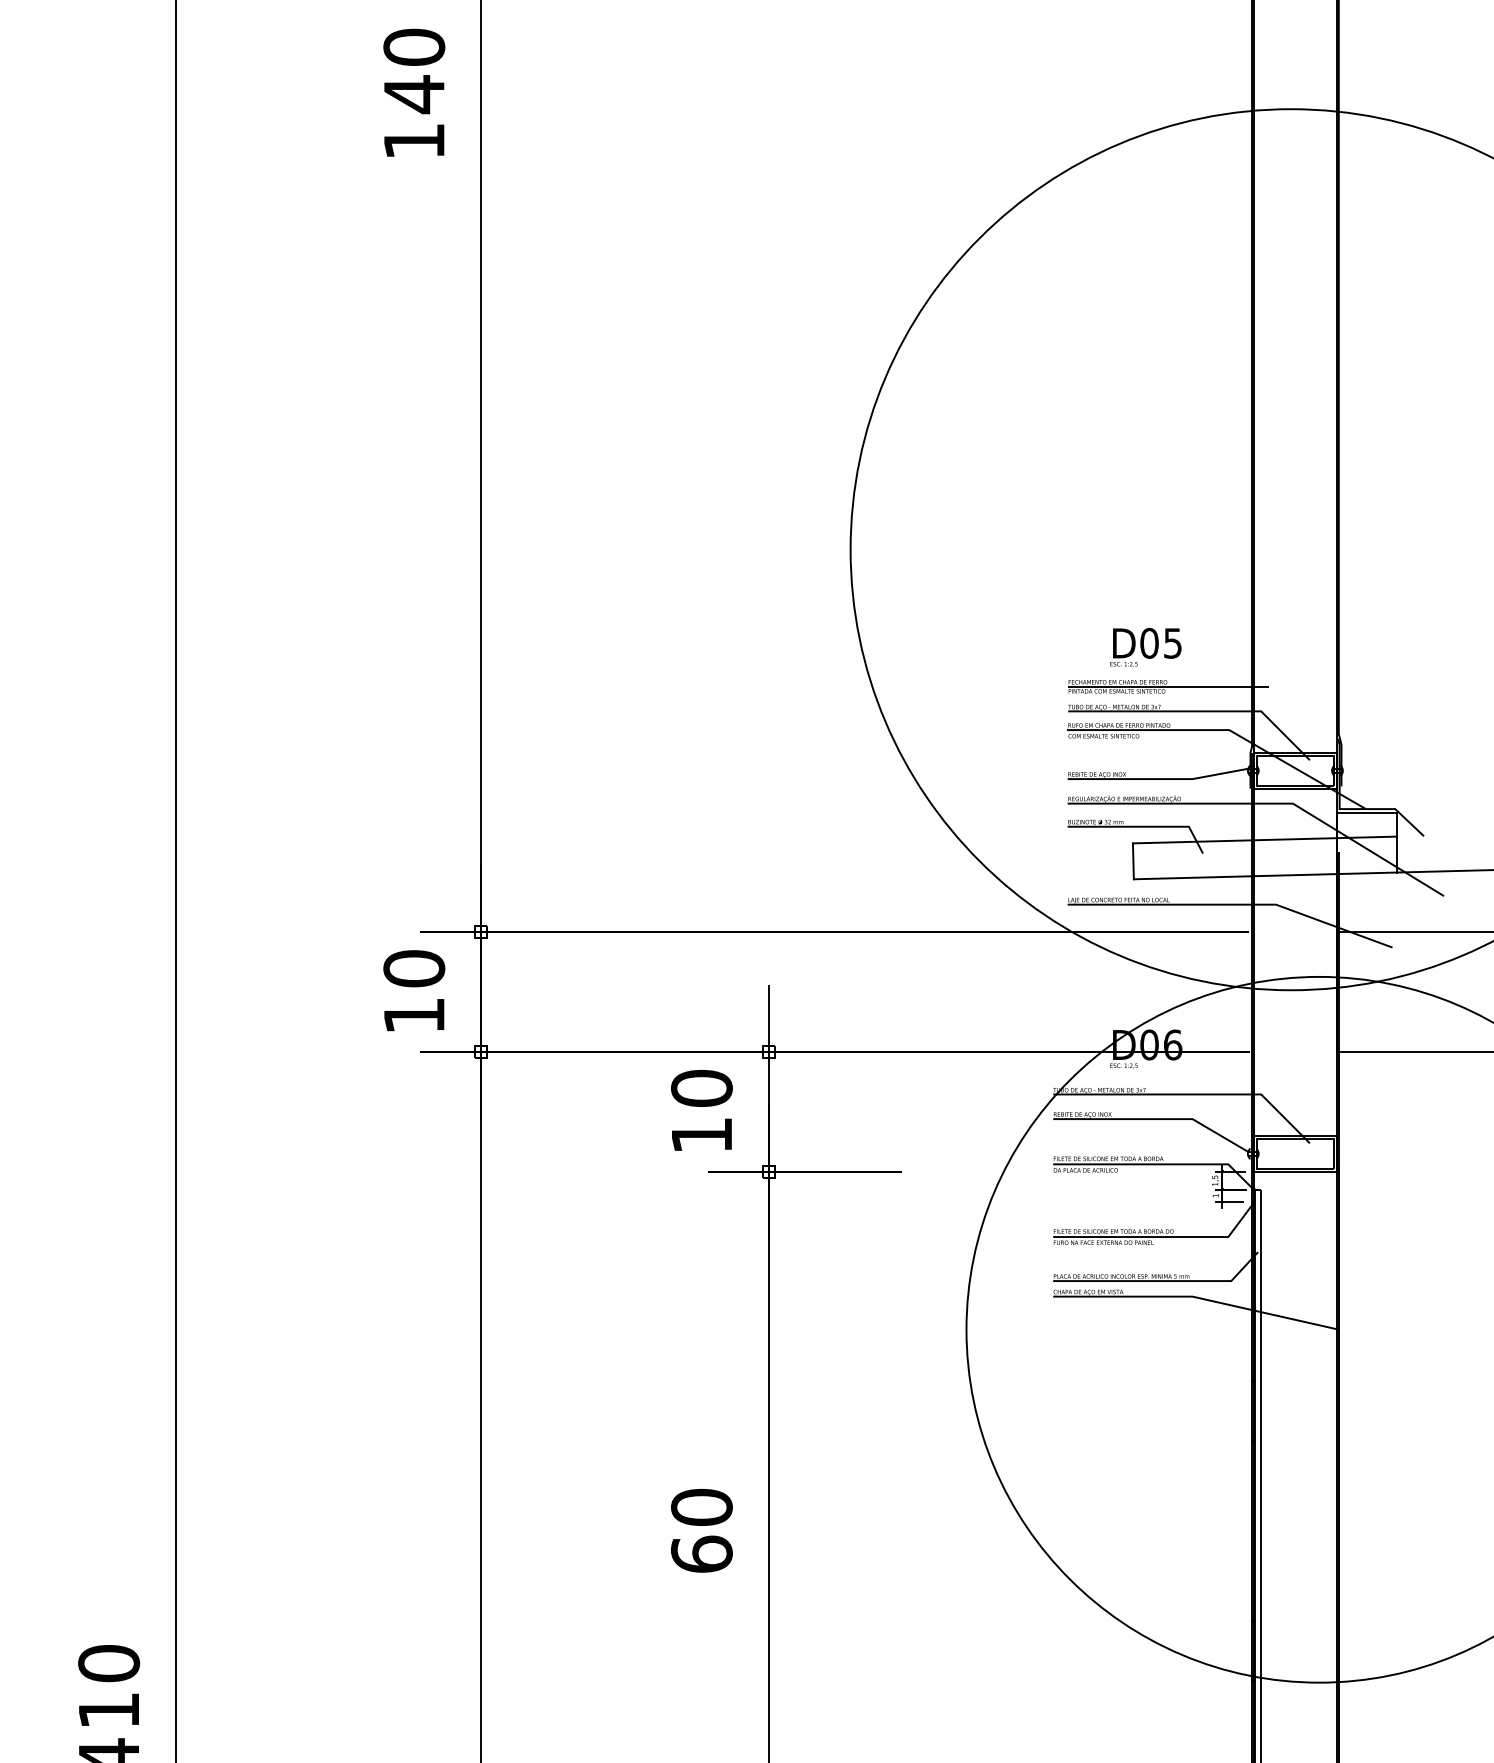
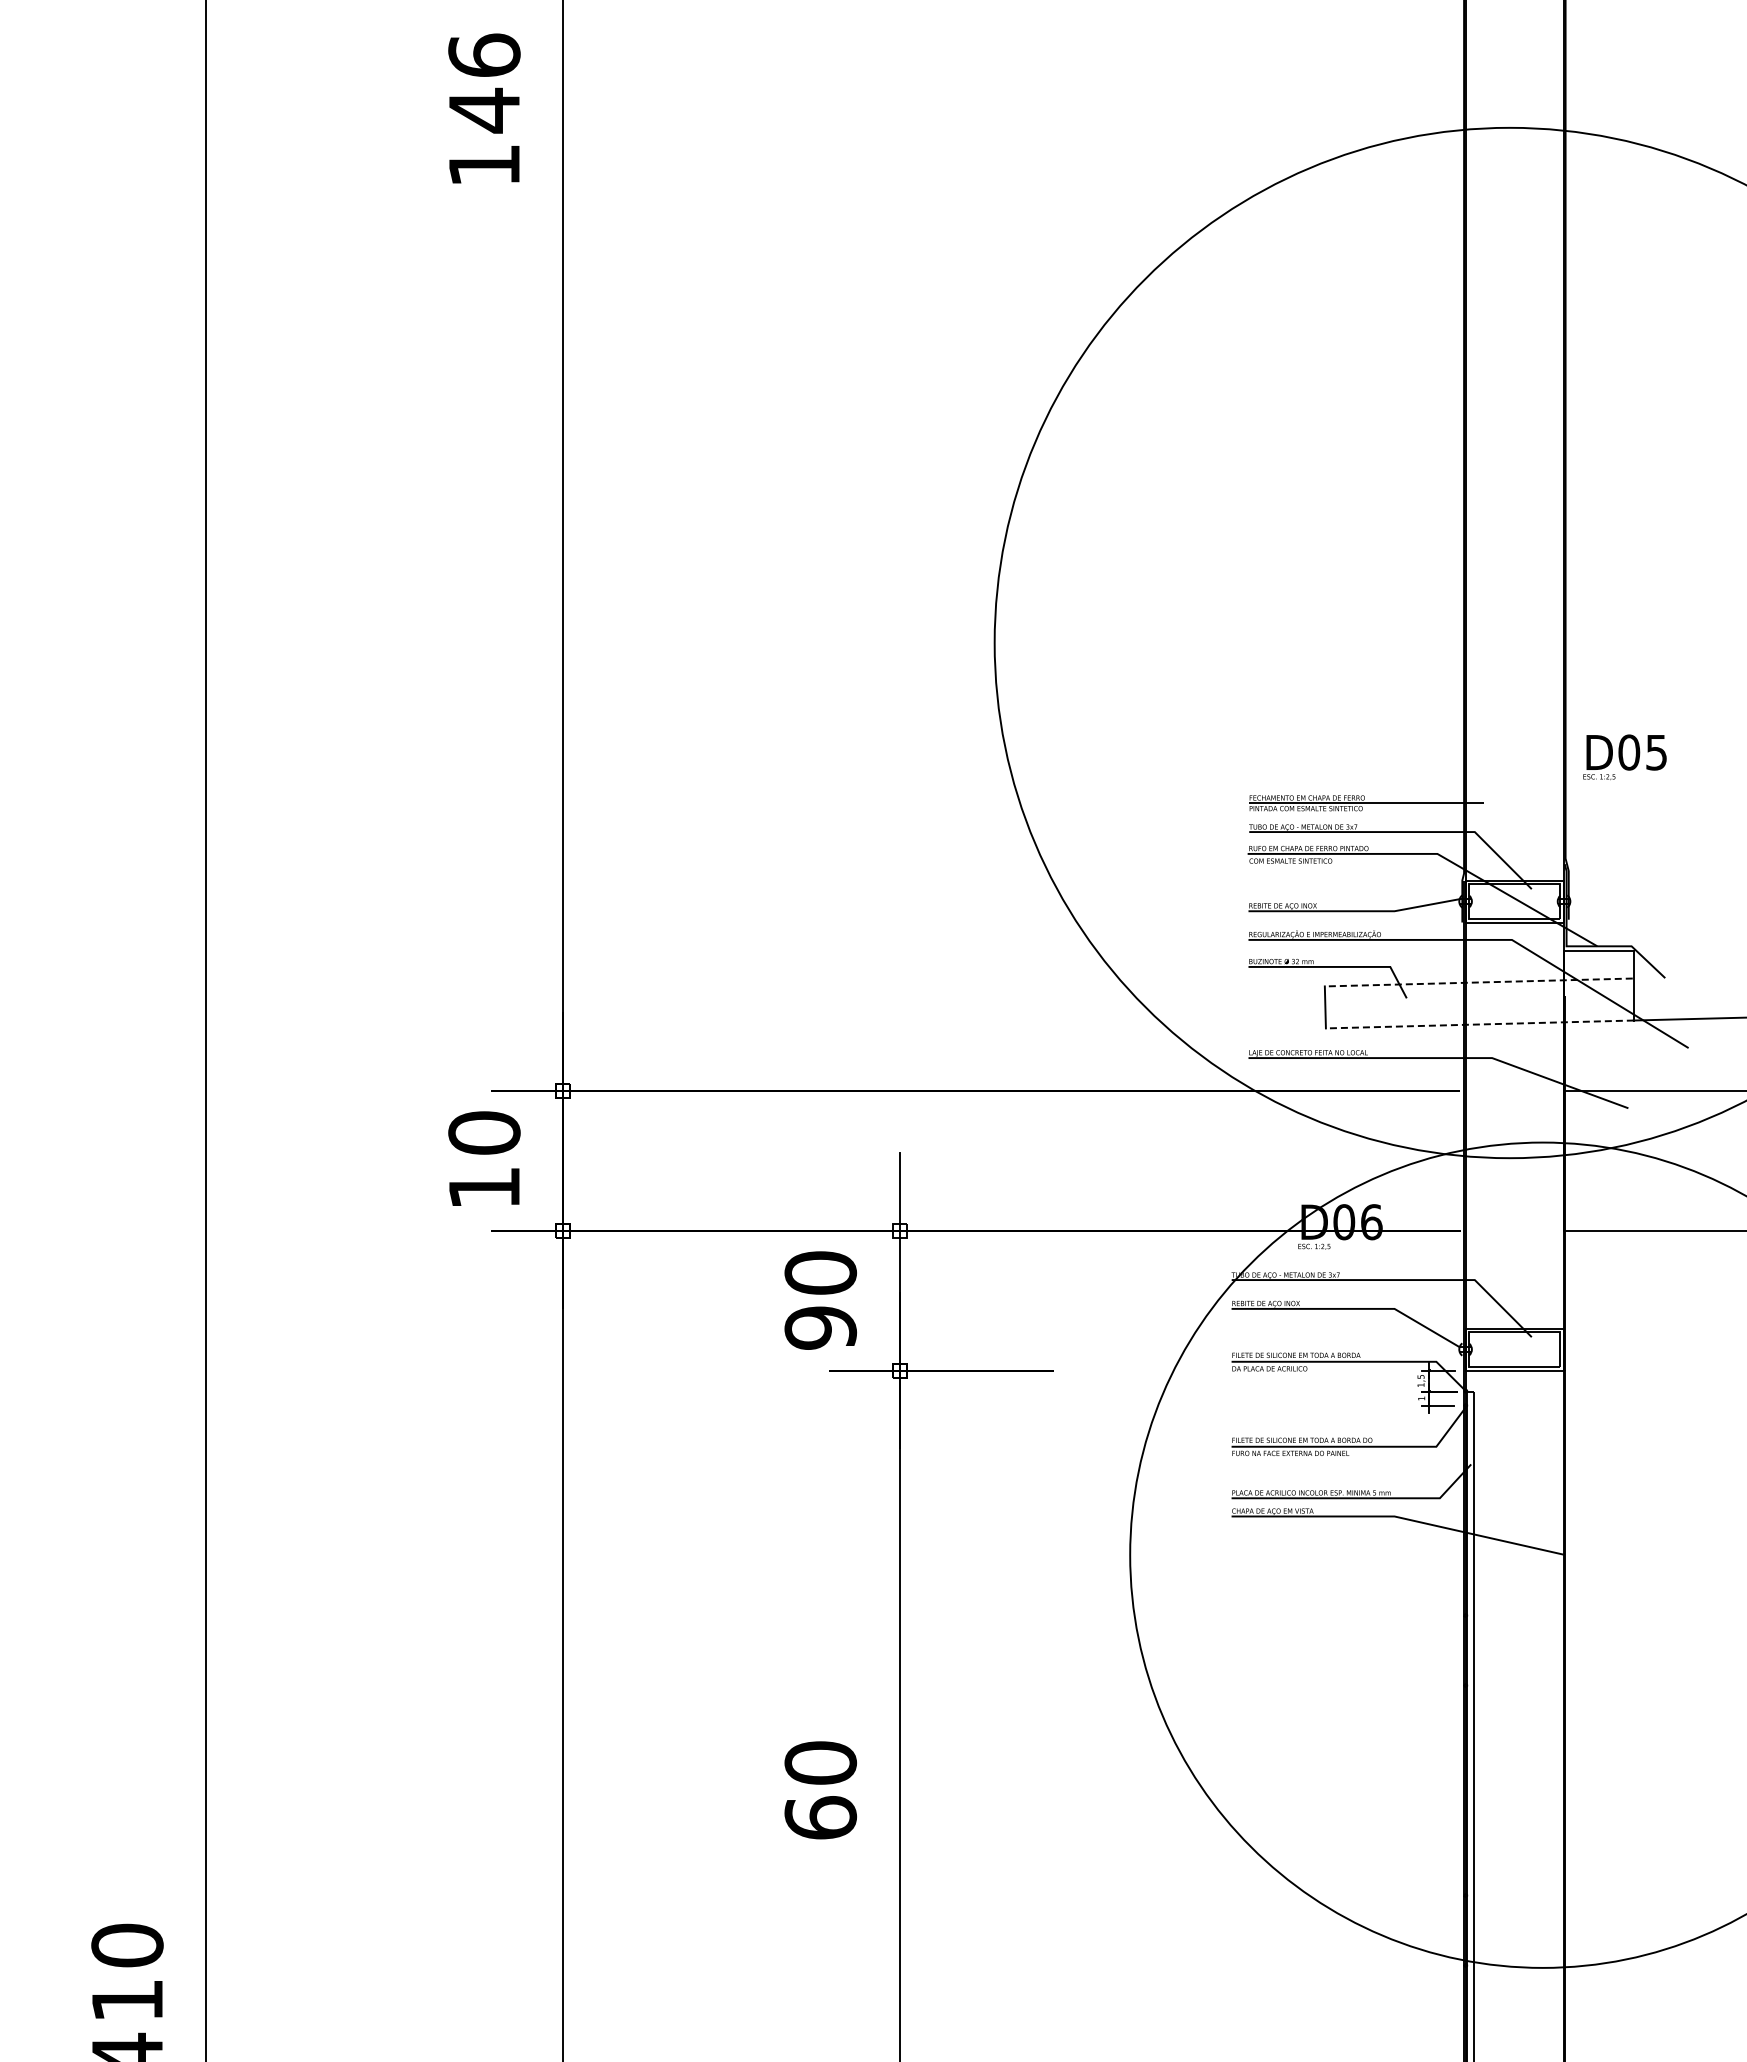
text: (414, 47) -> (484, 55), 140 -> 146
text: (1145, 647) -> (1624, 757), moved
line: (1264, 840) -> (1478, 982), solid -> dashed
line: (1265, 875) -> (1479, 1024), solid -> dashed
text: (701, 1135) -> (820, 1327), 10 -> 90

